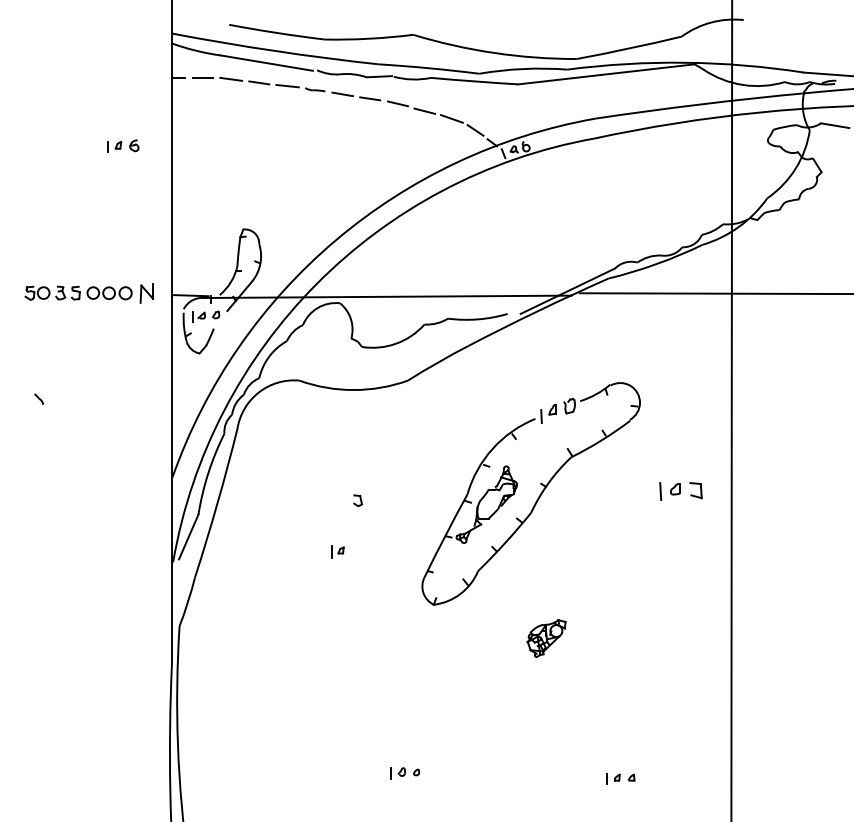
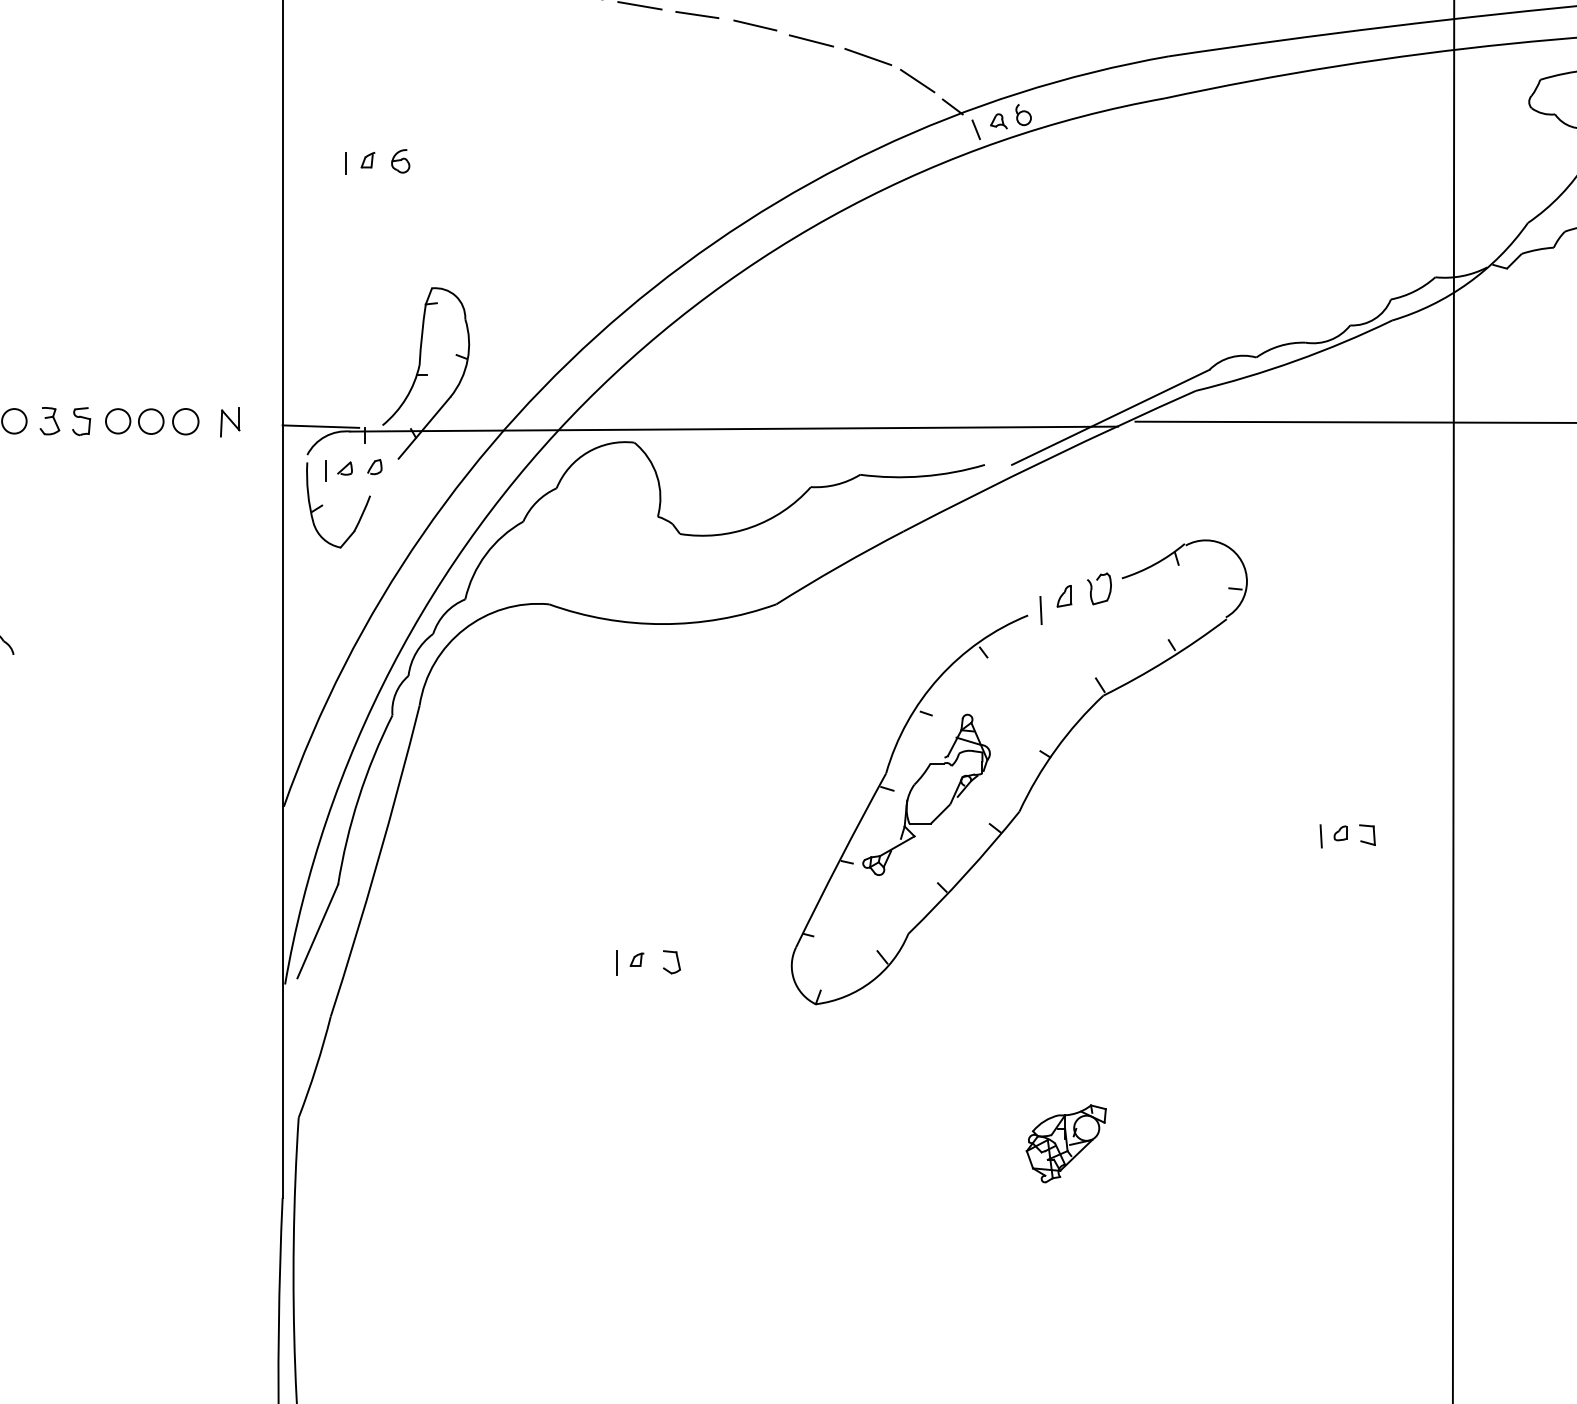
part: (123, 145) -> (377, 160), moved
part: (146, 293) -> (229, 422), size x0.71
part: (681, 491) -> (1348, 836), size x0.62
part: (538, 496) -> (1034, 777), moved
part: (357, 500) -> (670, 961), moved

